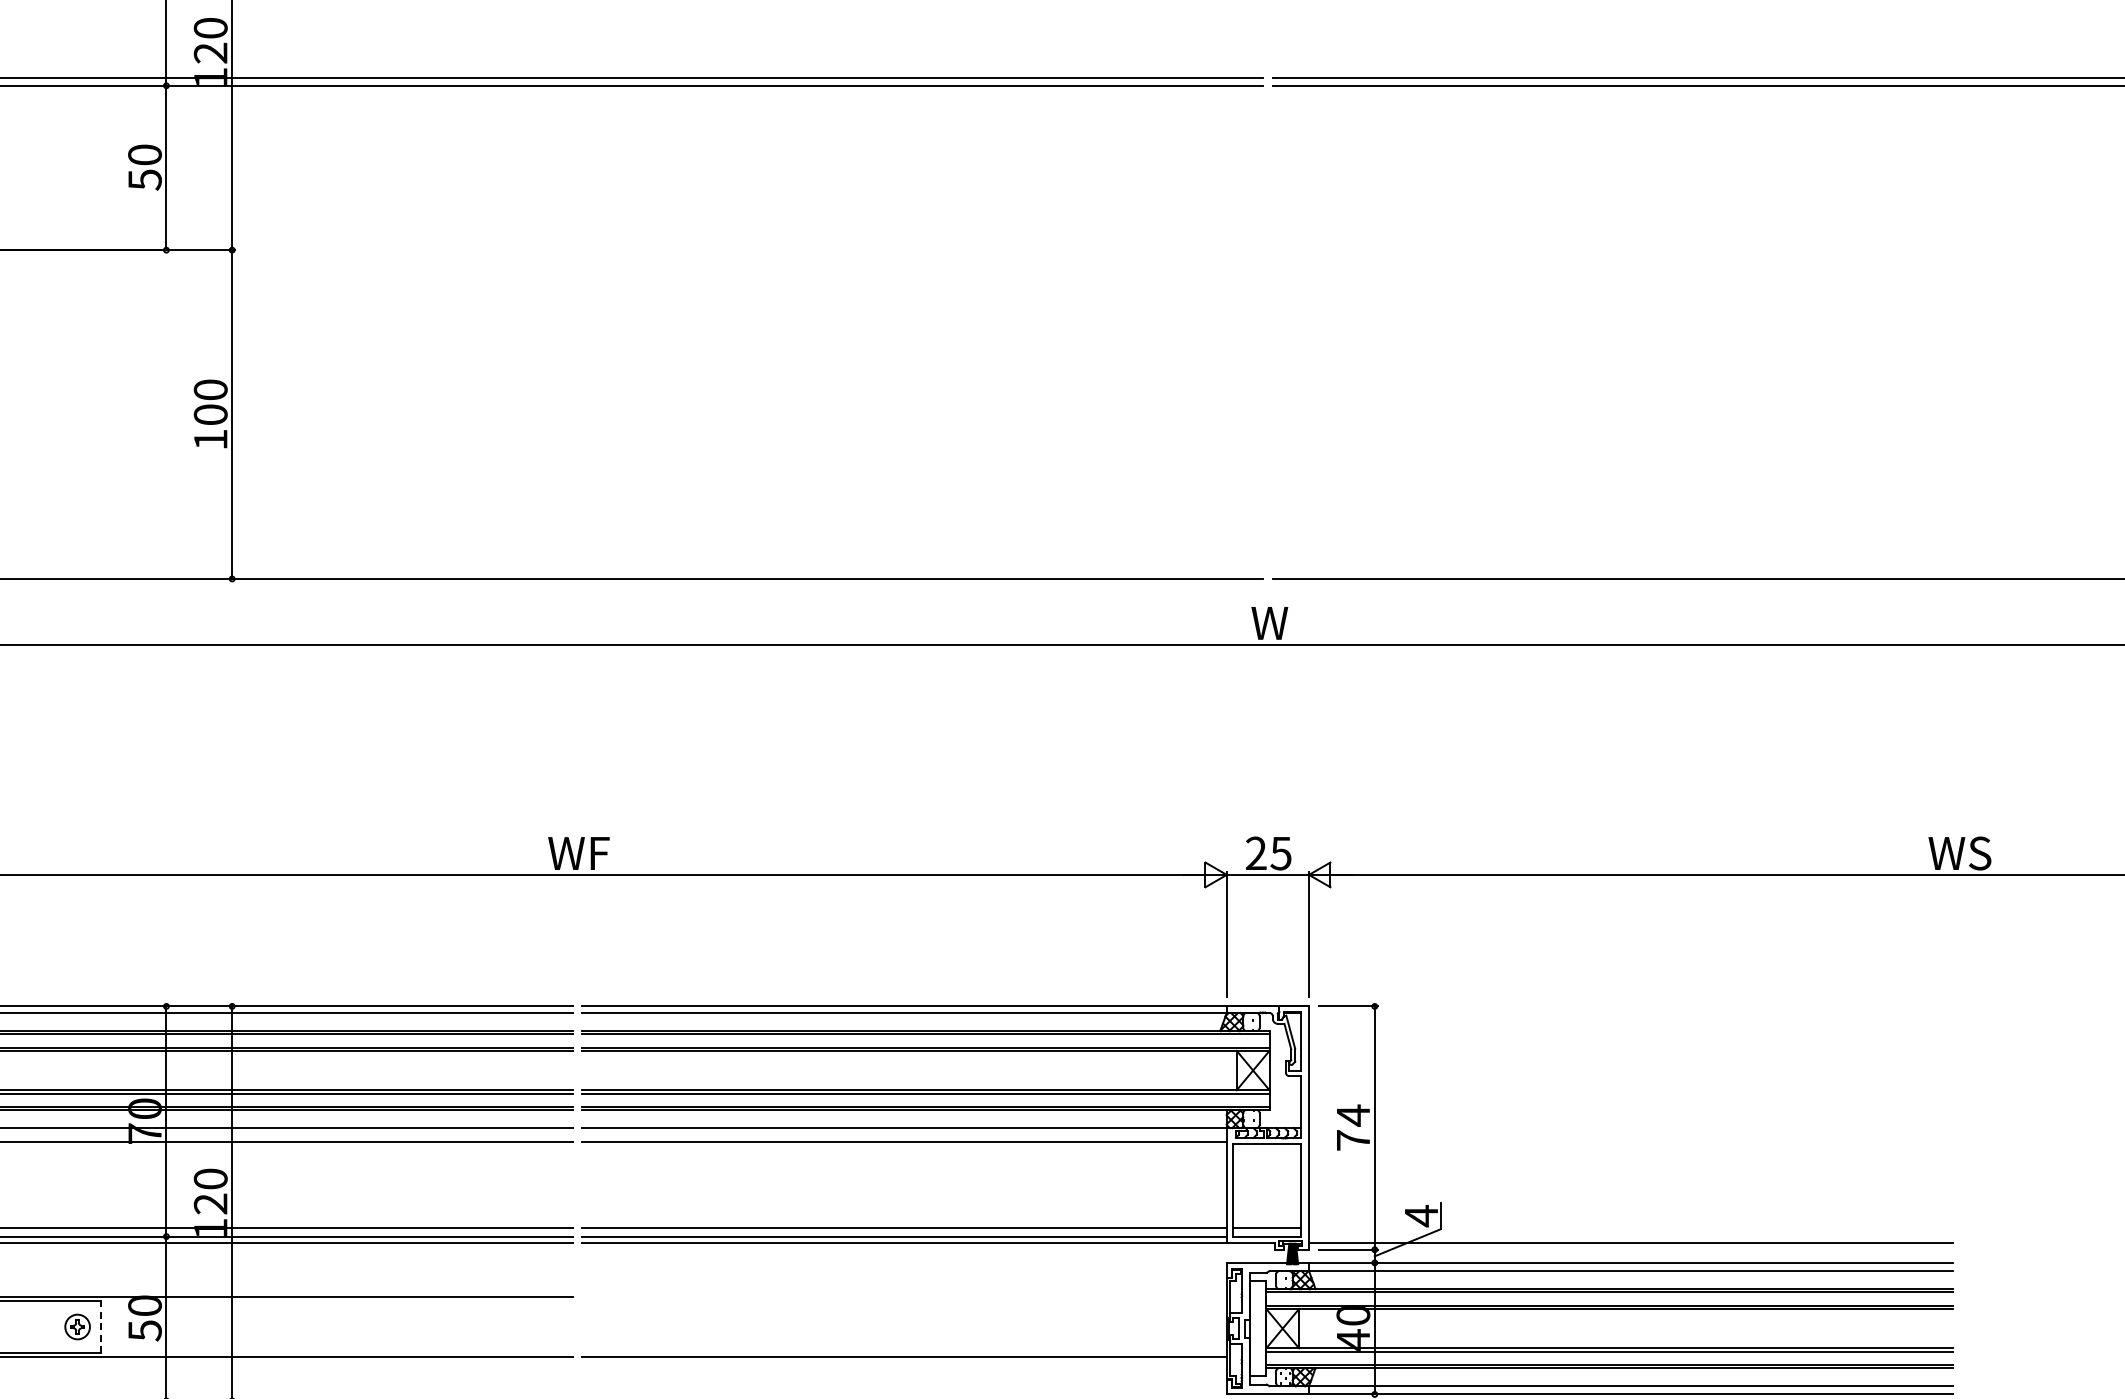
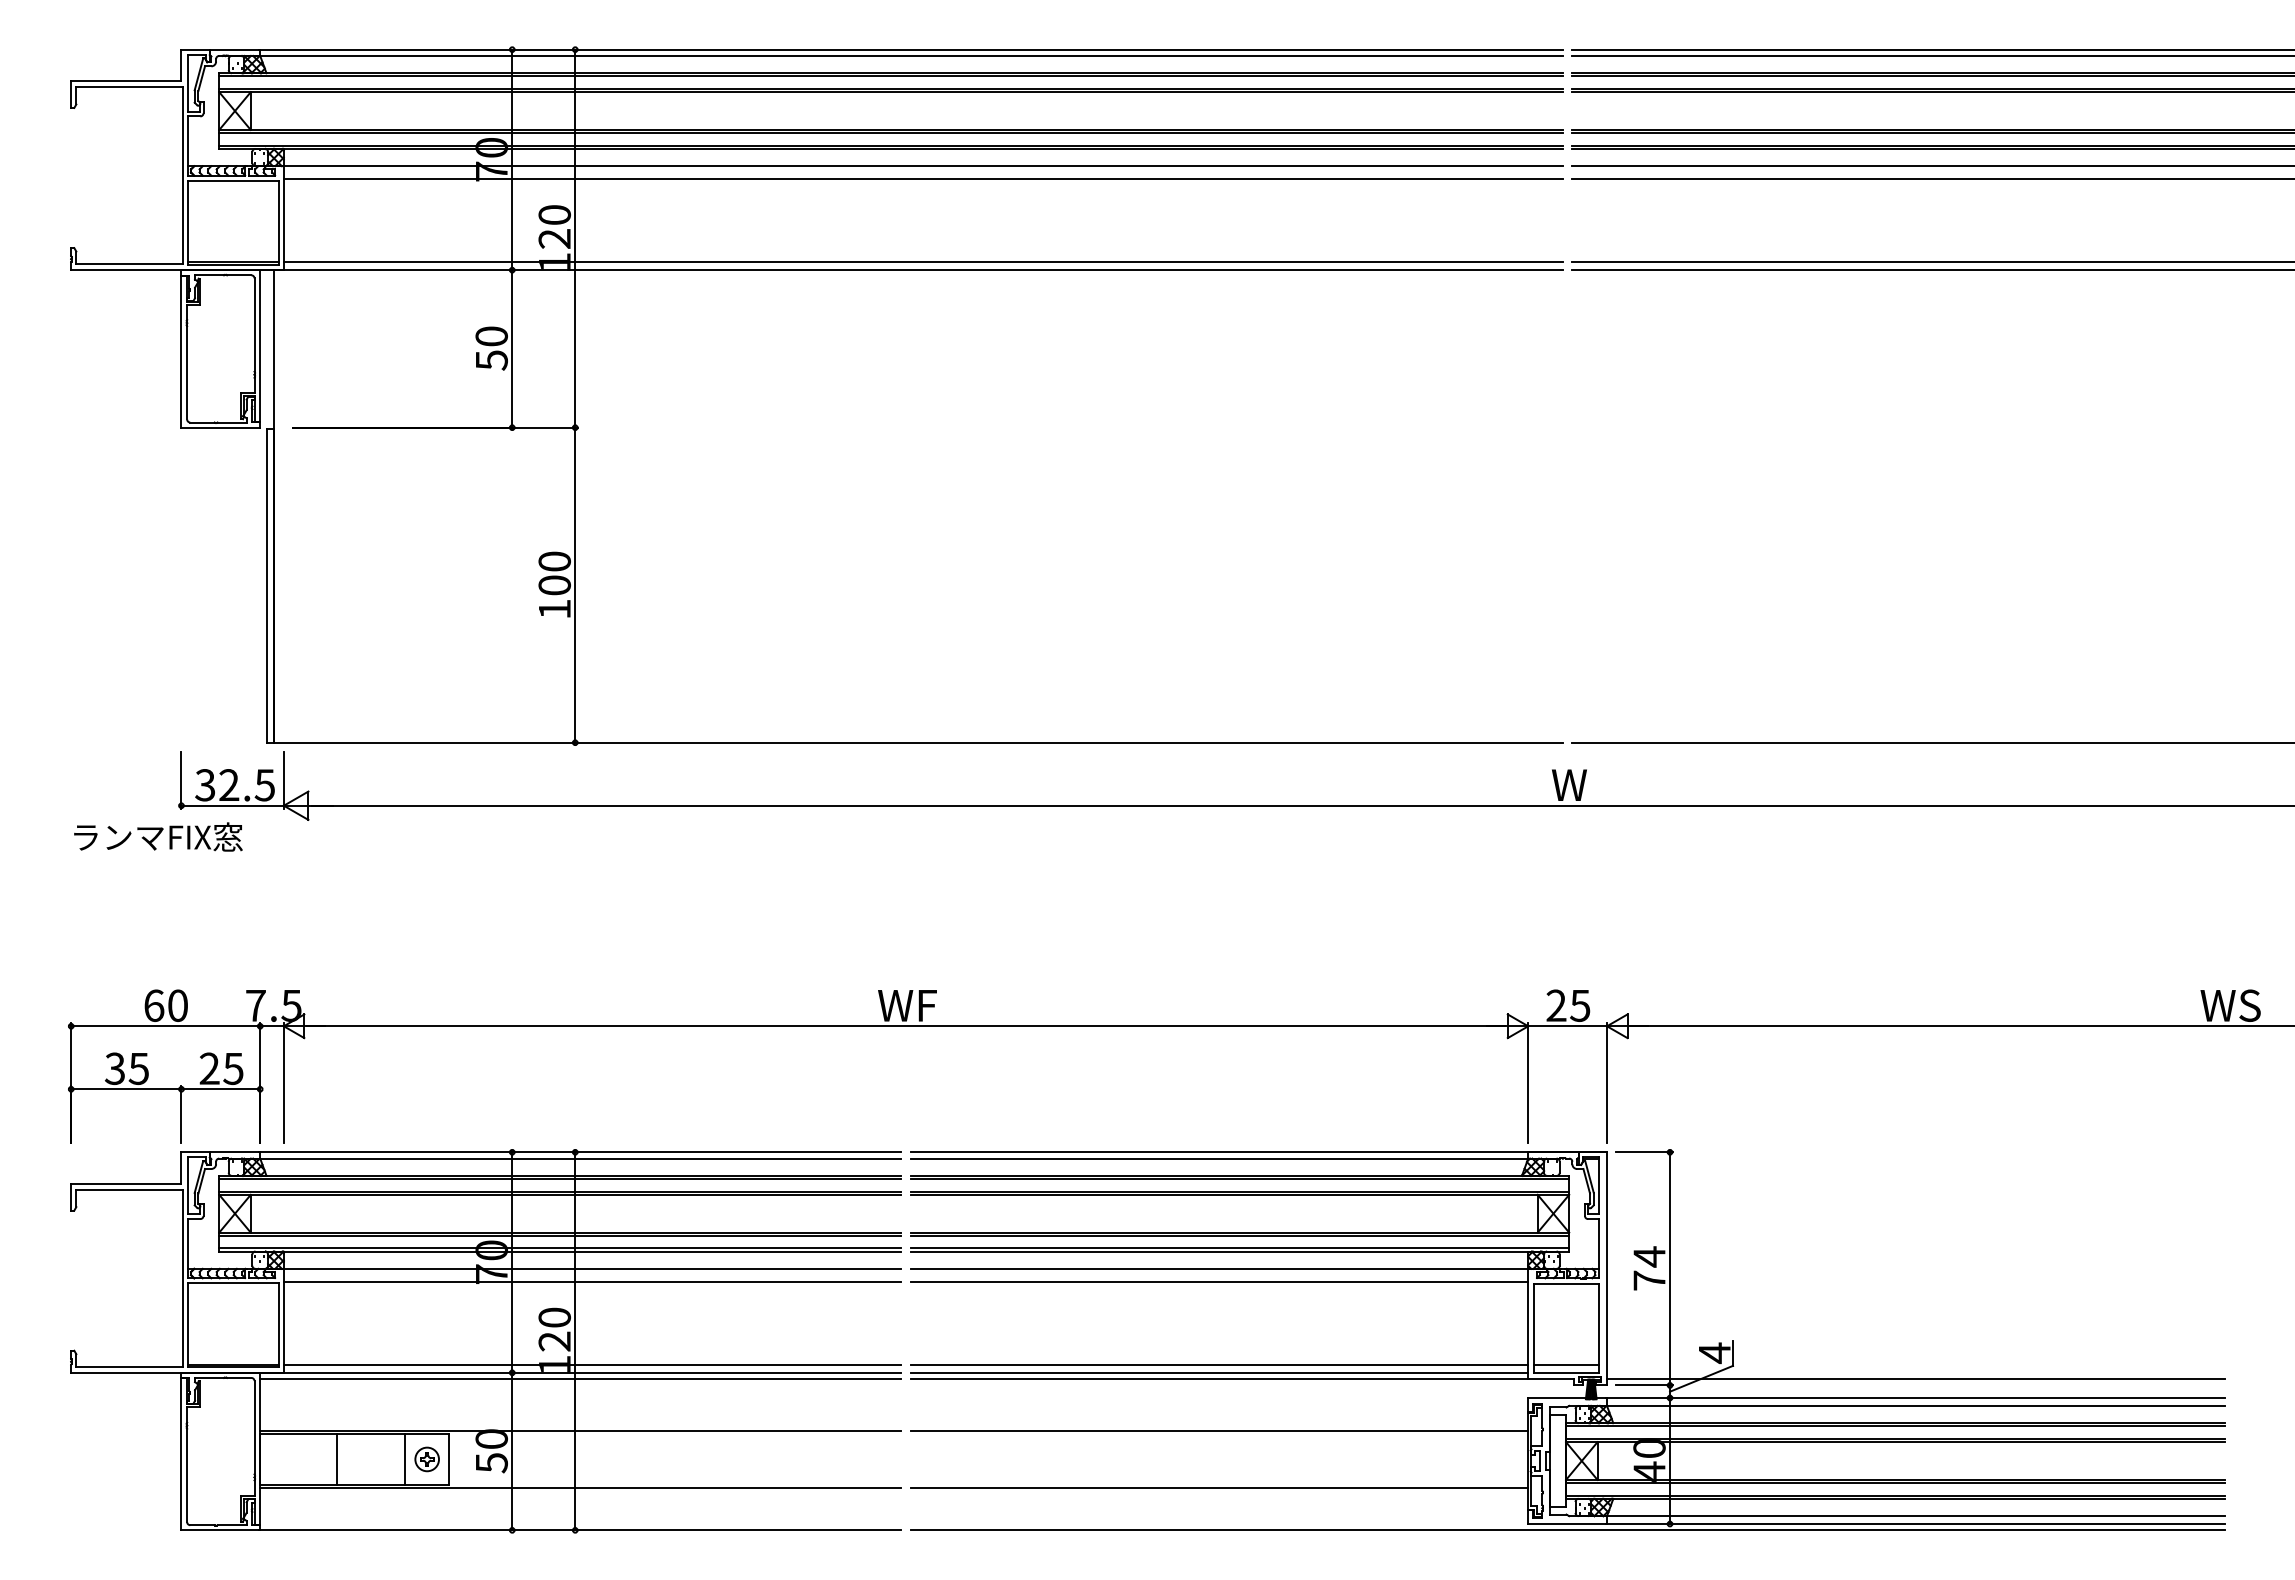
line: (904, 1297) -> (1219, 1431), added
line: (100, 1326) -> (449, 1458), dashed -> solid
line: (55, 1327) -> (405, 1459), added

